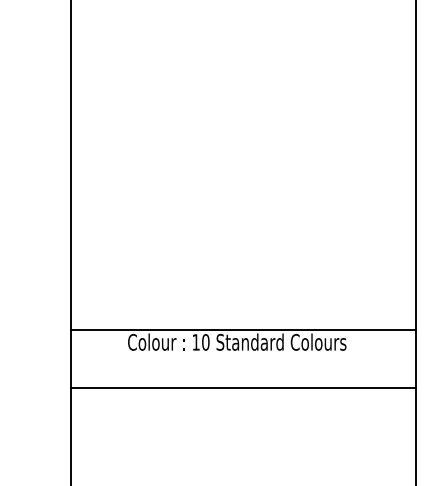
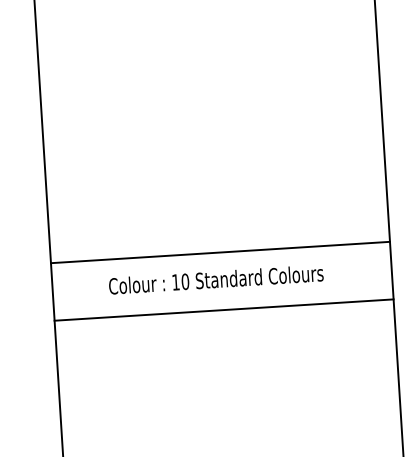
line: (243, 329) -> (220, 252), moved
line: (243, 387) -> (224, 310), moved

